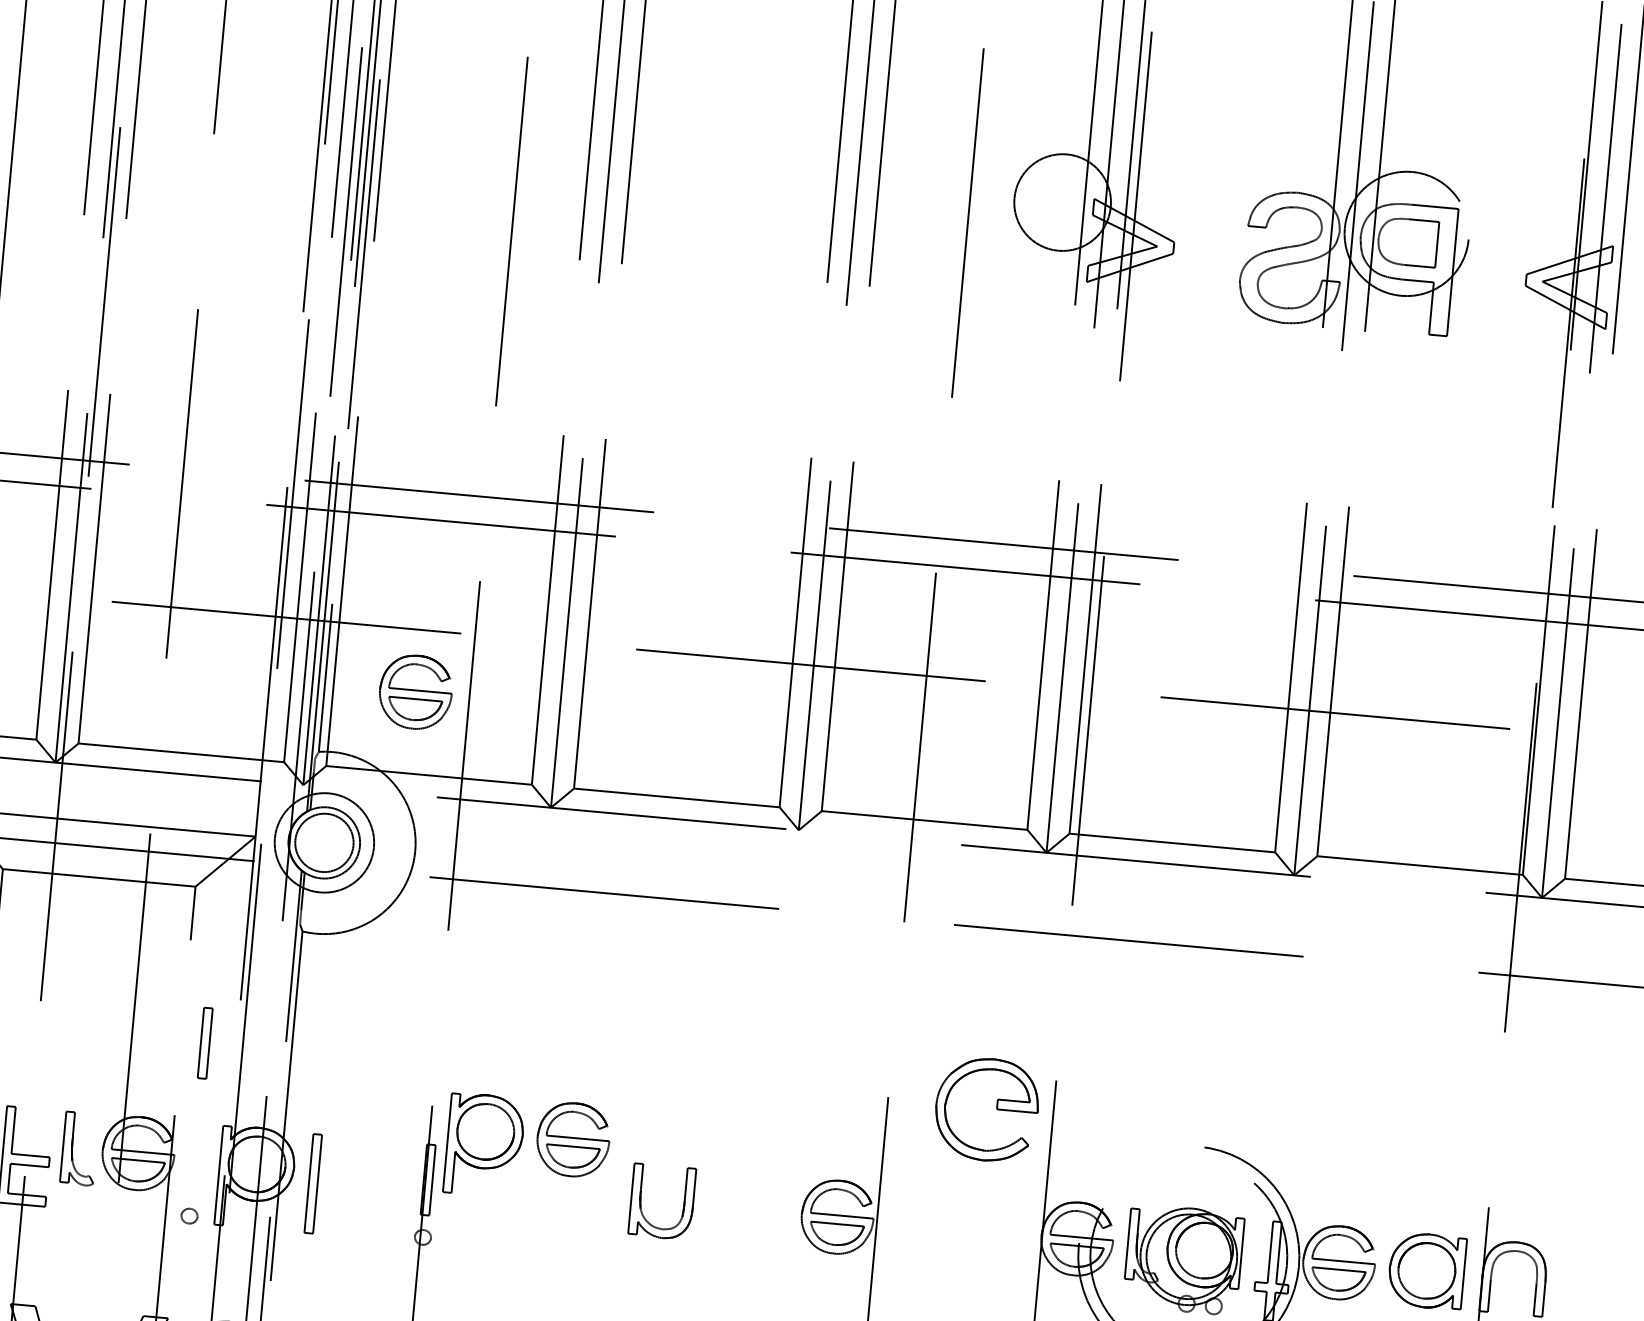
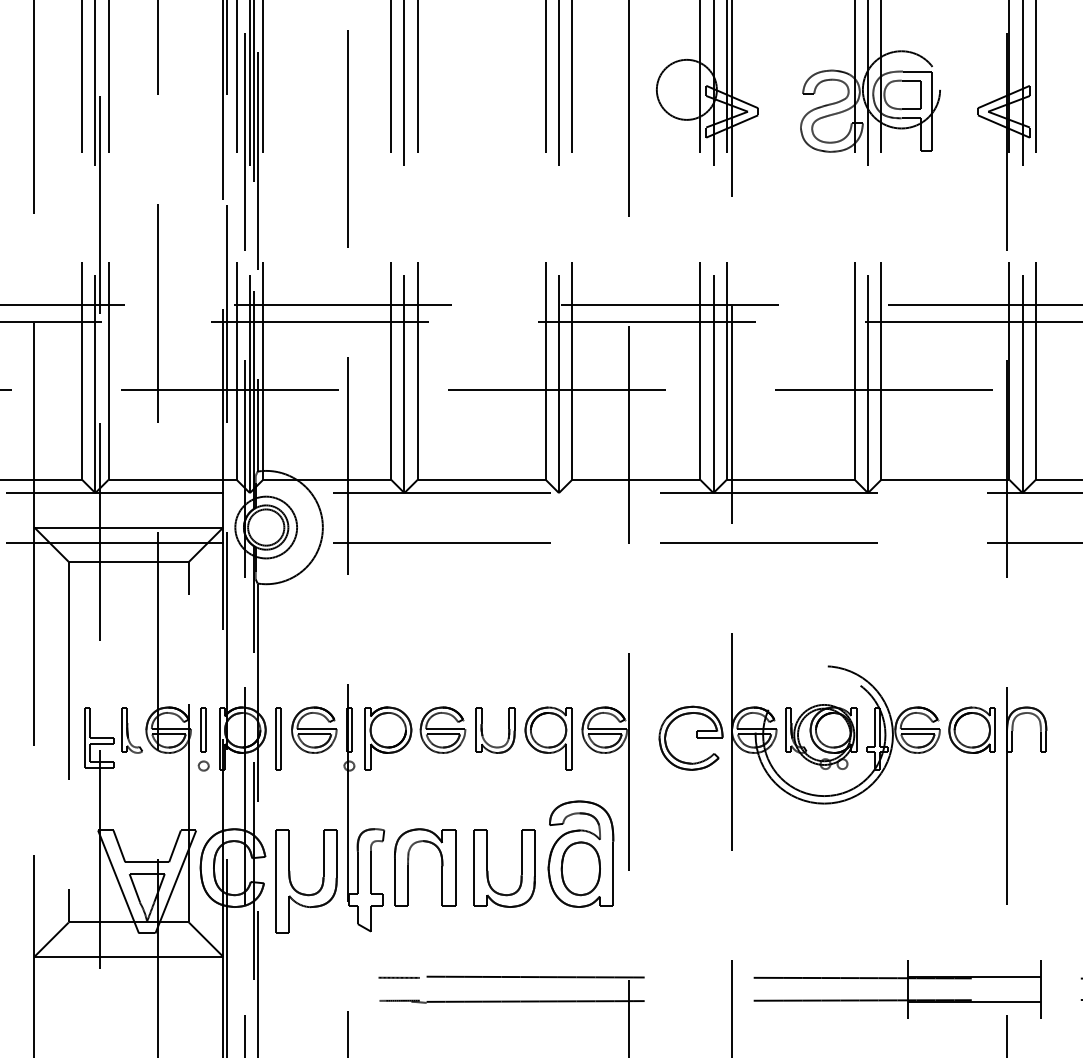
part: (416, 691) -> (314, 729), moved
part: (204, 1042) -> (203, 729), moved
part: (986, 1108) -> (690, 737), moved
part: (528, 1149) -> (415, 738), moved
part: (746, 1222) -> (548, 738), added

